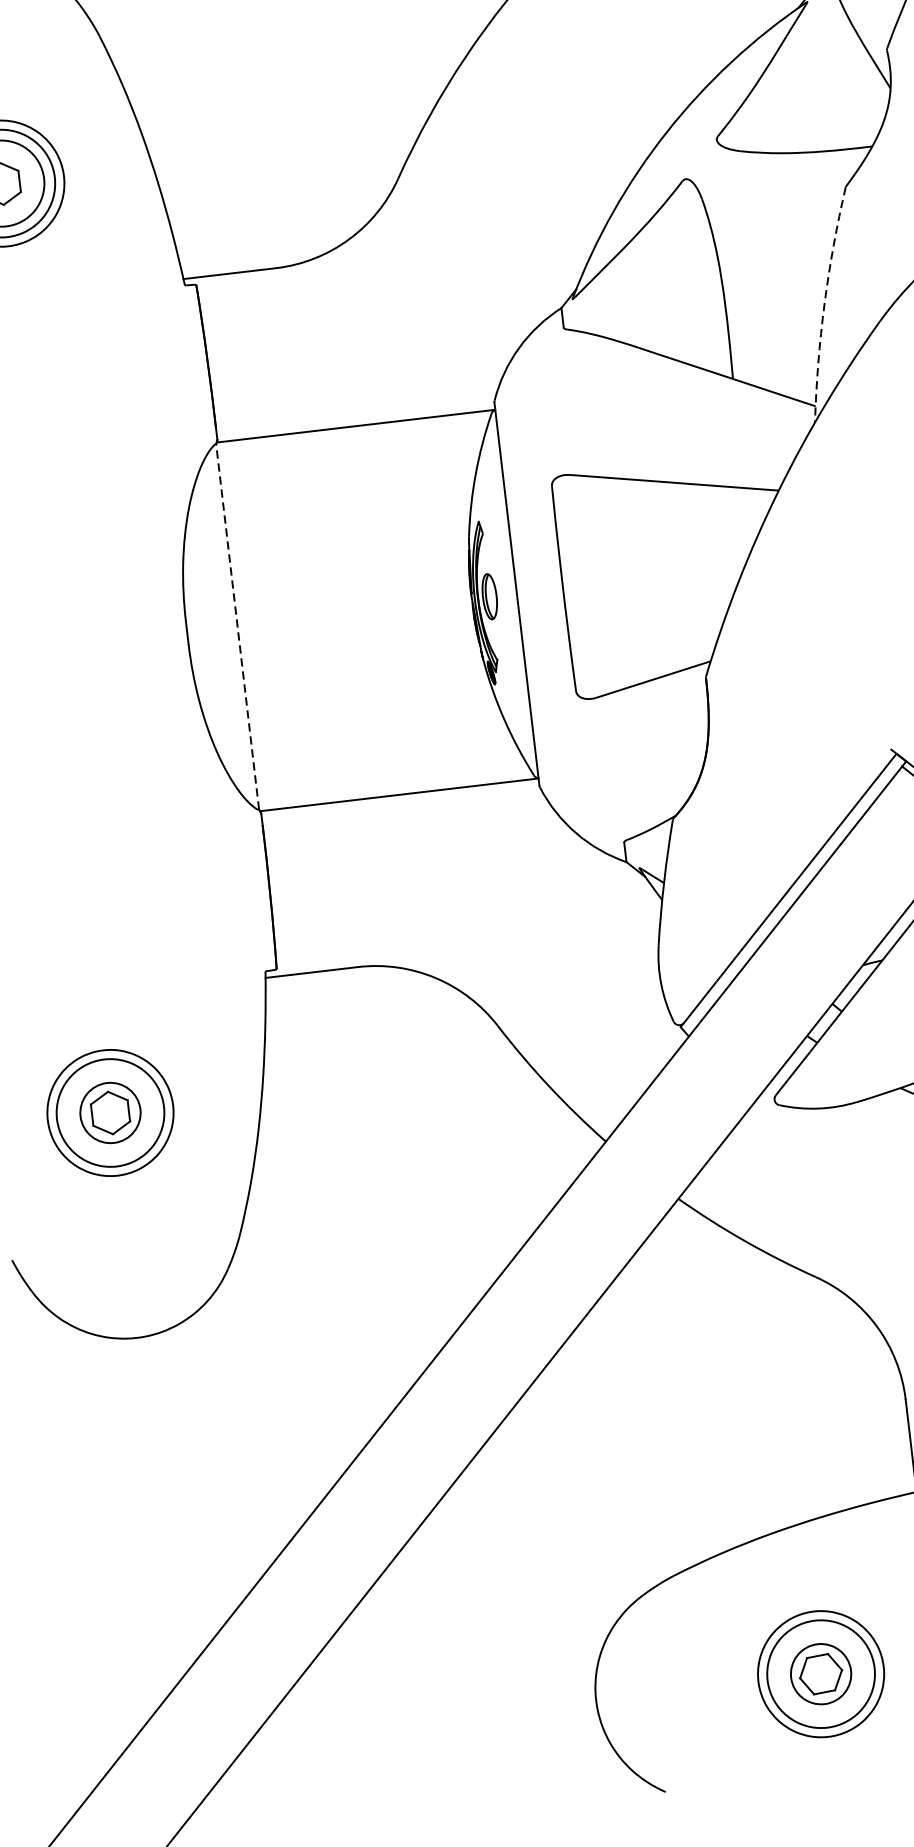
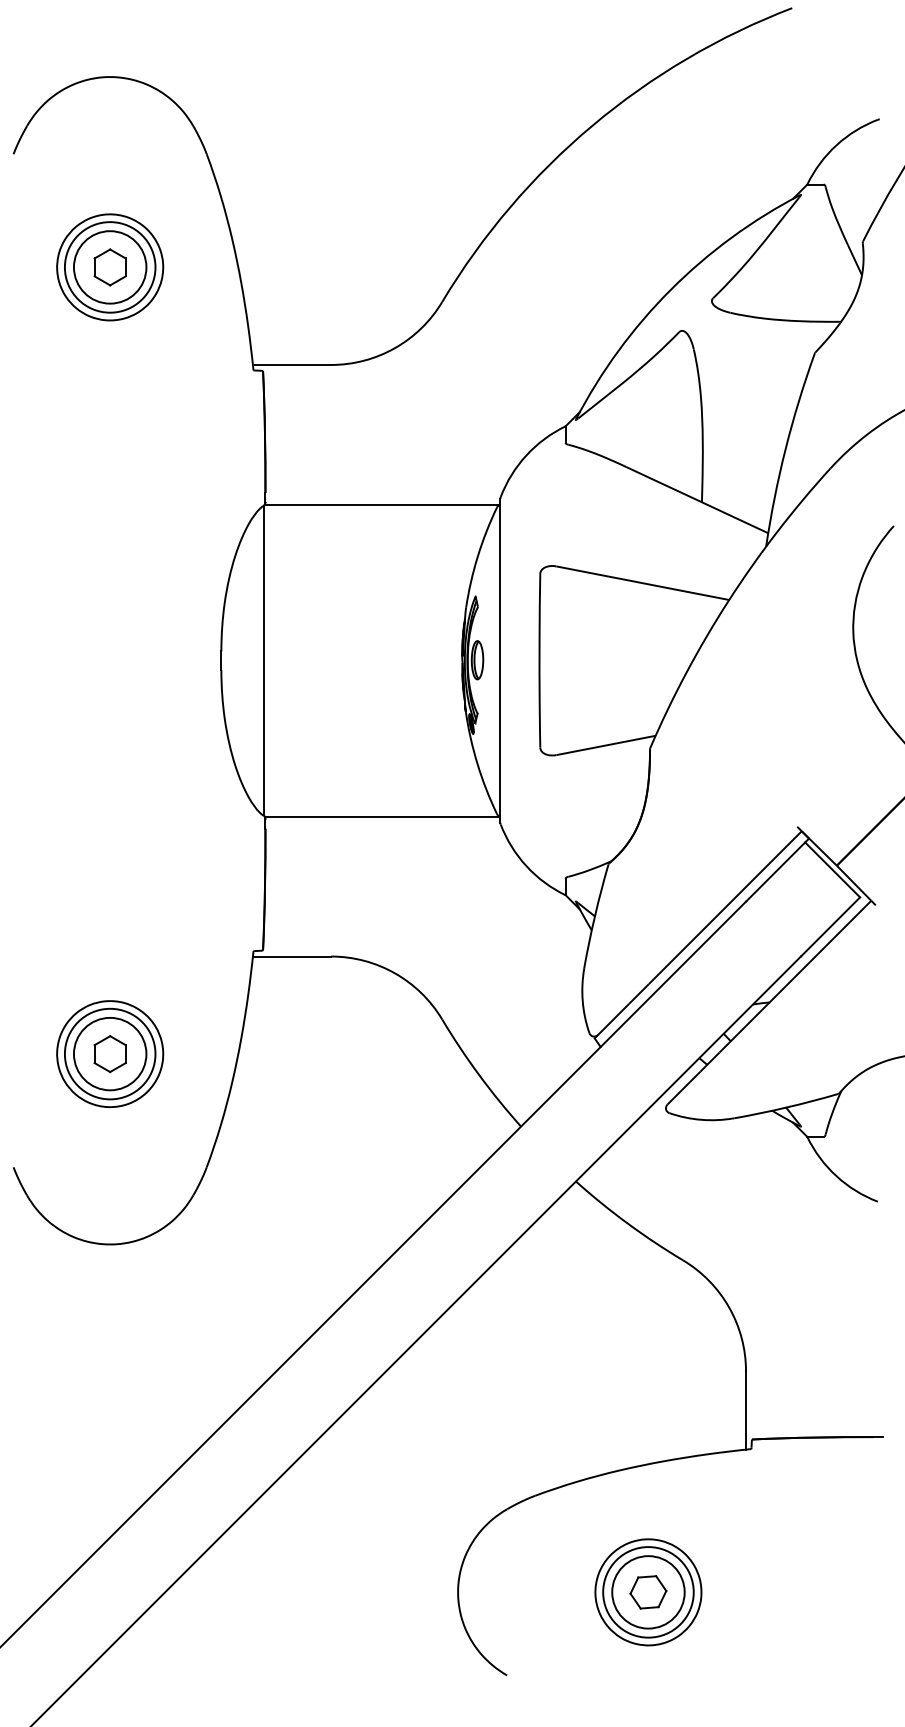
arc: (824, 303) -> (785, 448), dashed -> solid
line: (238, 626) -> (264, 660), dashed -> solid
circle: (109, 1112) -> (109, 1053), size x1.43
circle: (821, 1674) -> (648, 1592), size x1.43

